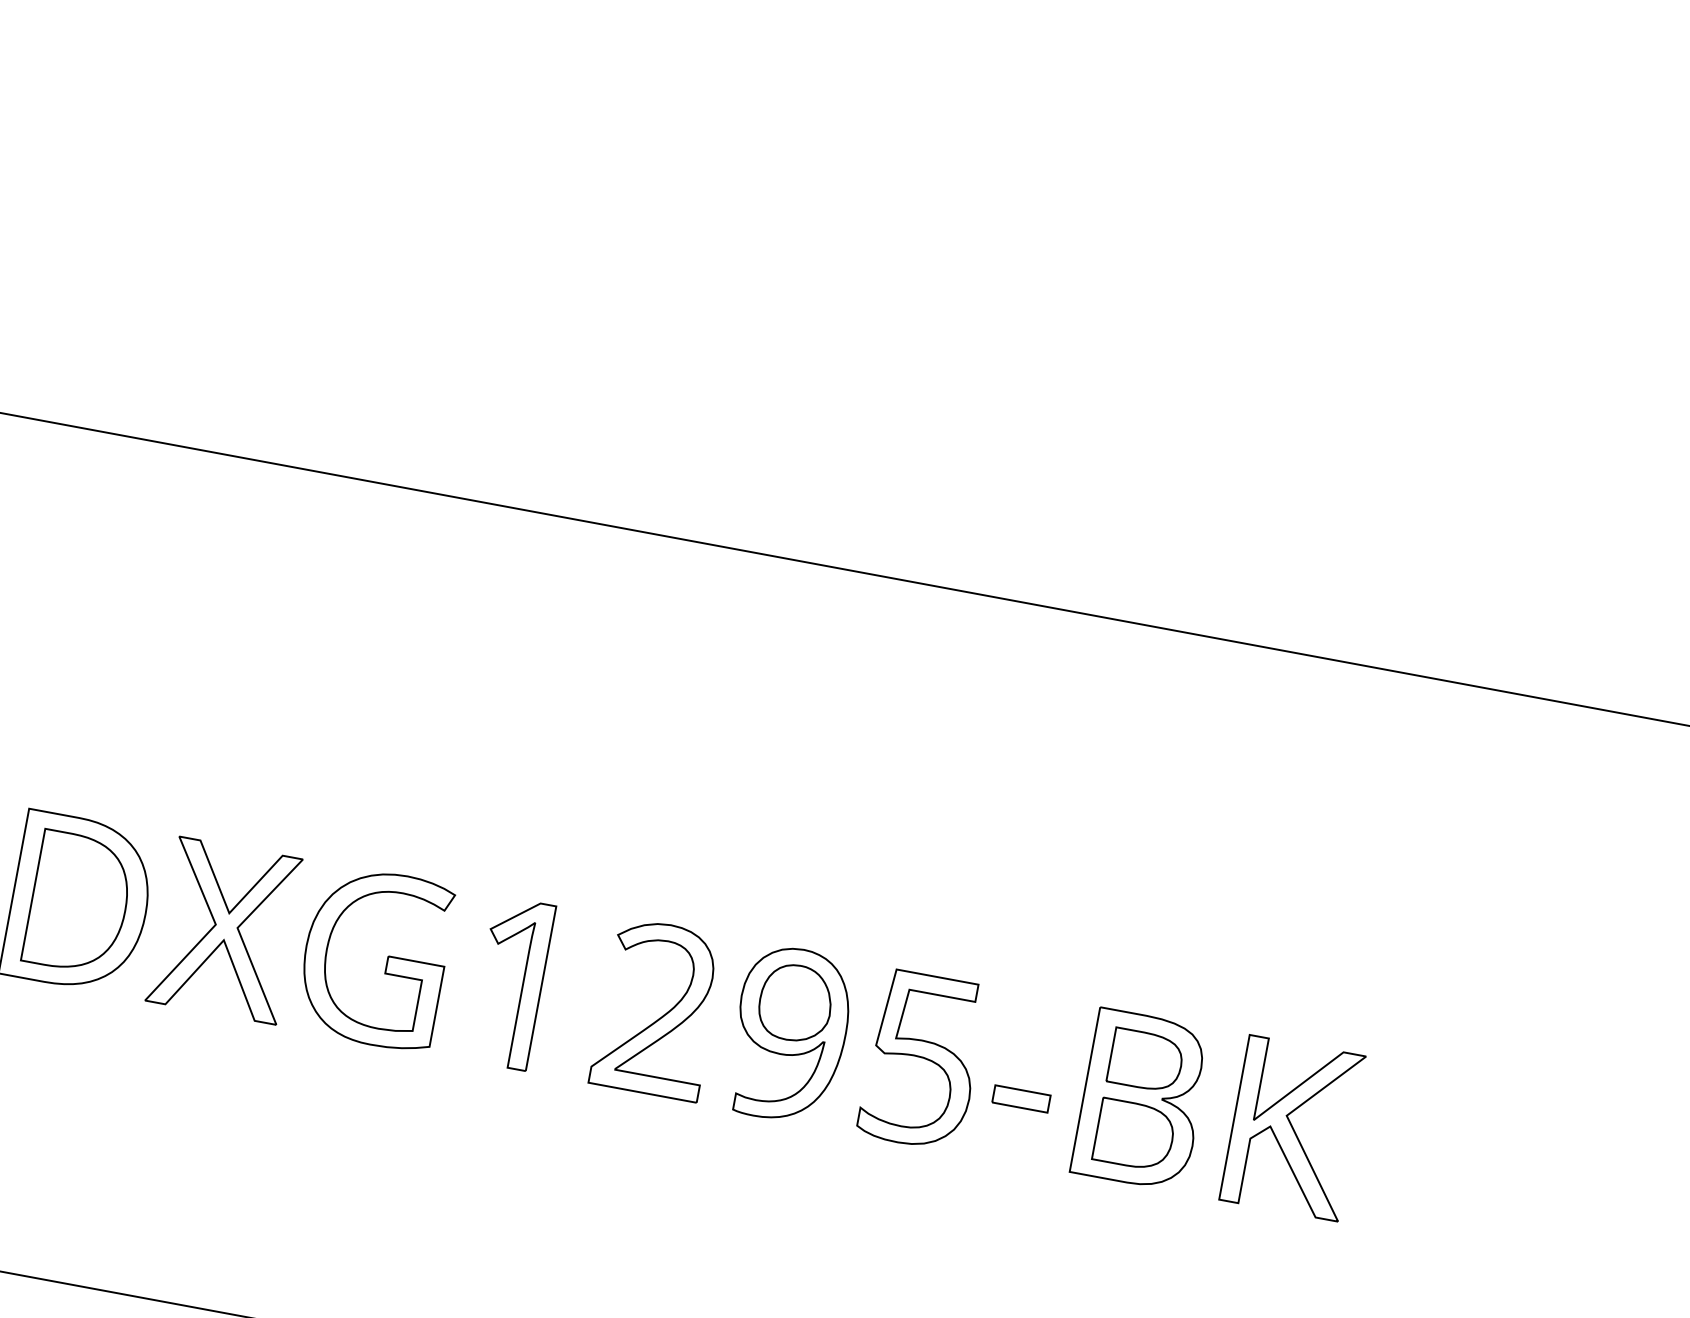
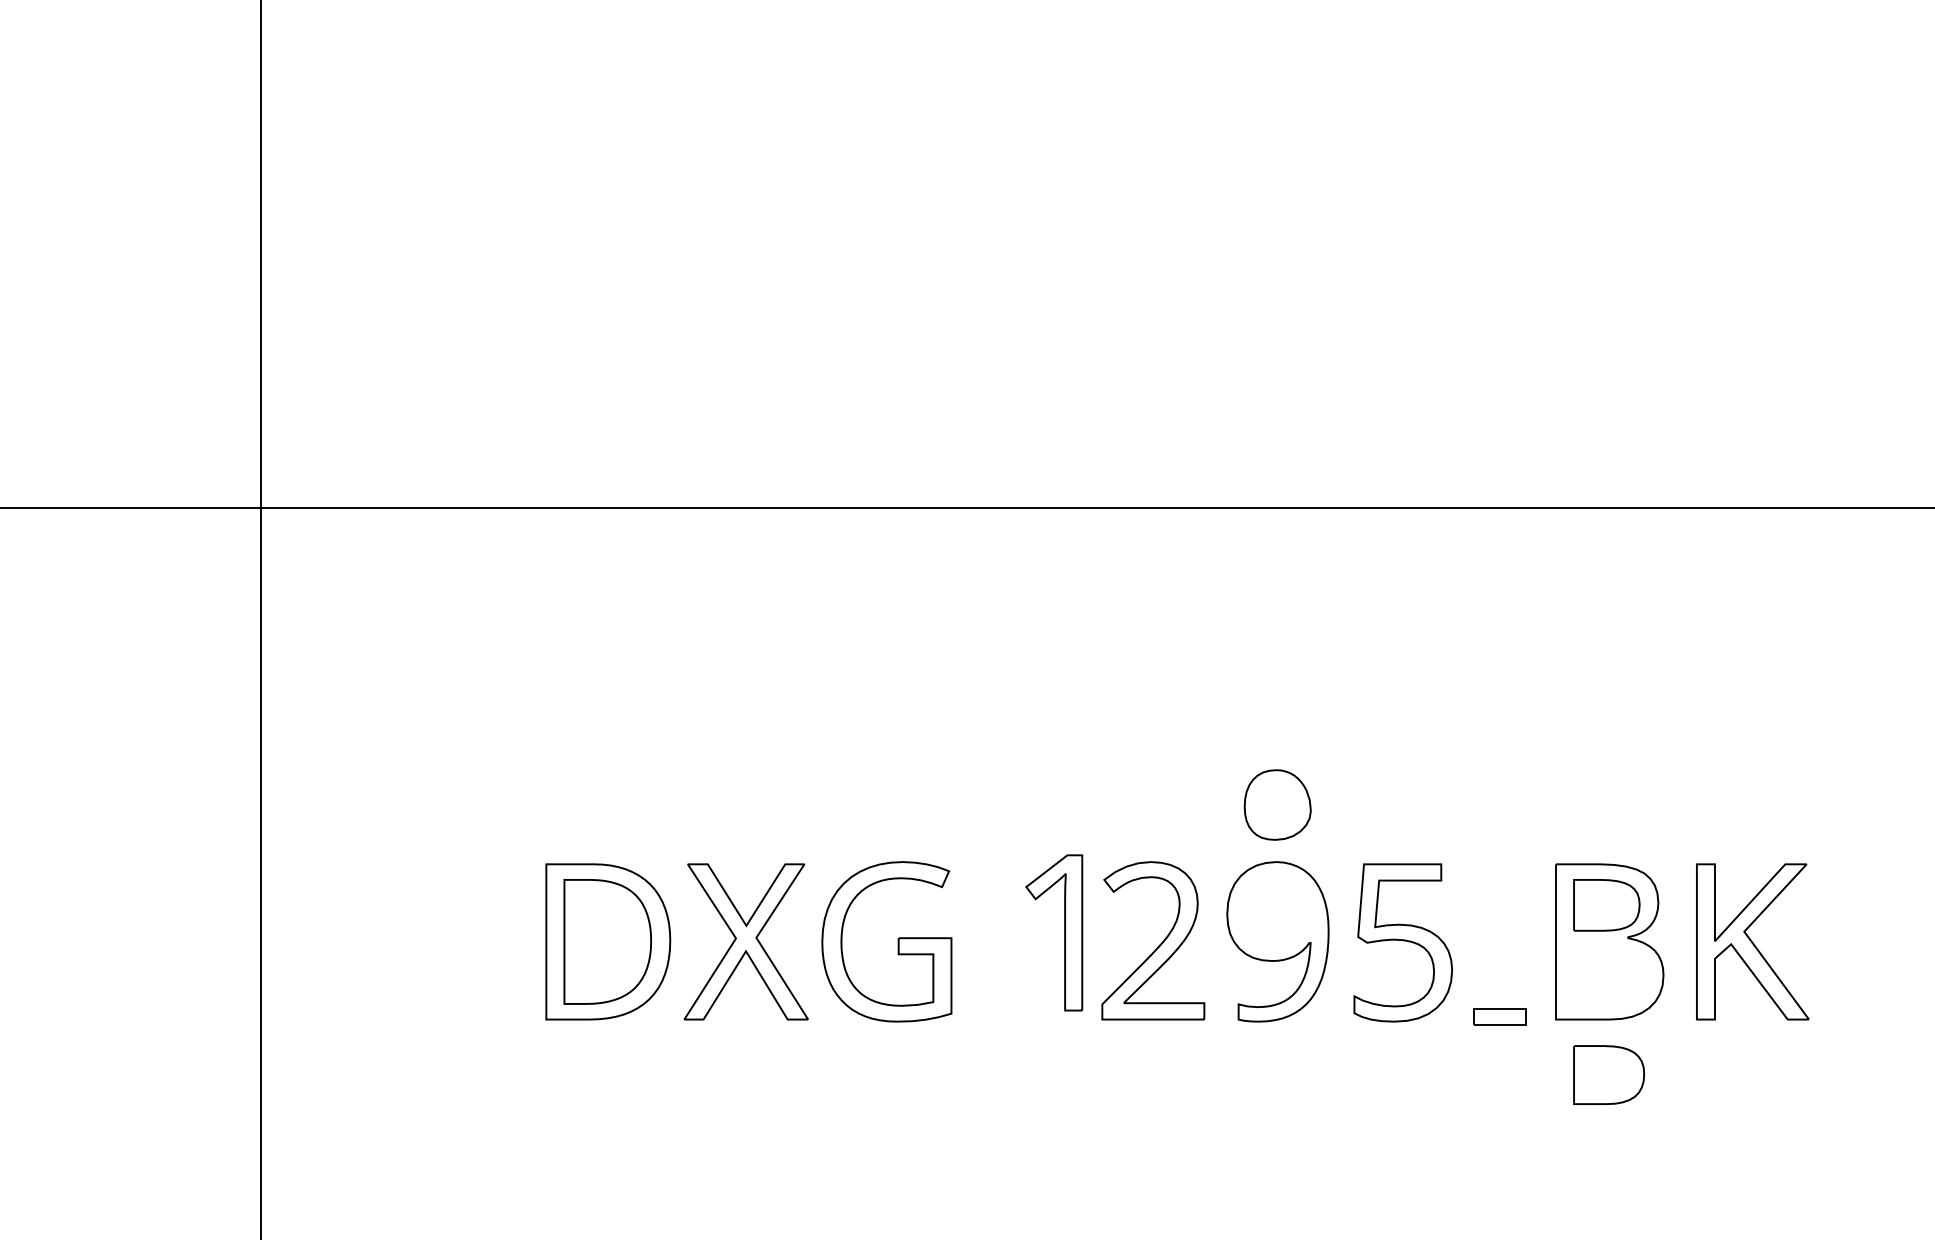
part: (522, 984) -> (1064, 932), moved
part: (795, 1002) -> (1277, 804), moved
part: (1021, 1098) -> (1499, 1016), moved
part: (1135, 1134) -> (1609, 1074), moved

